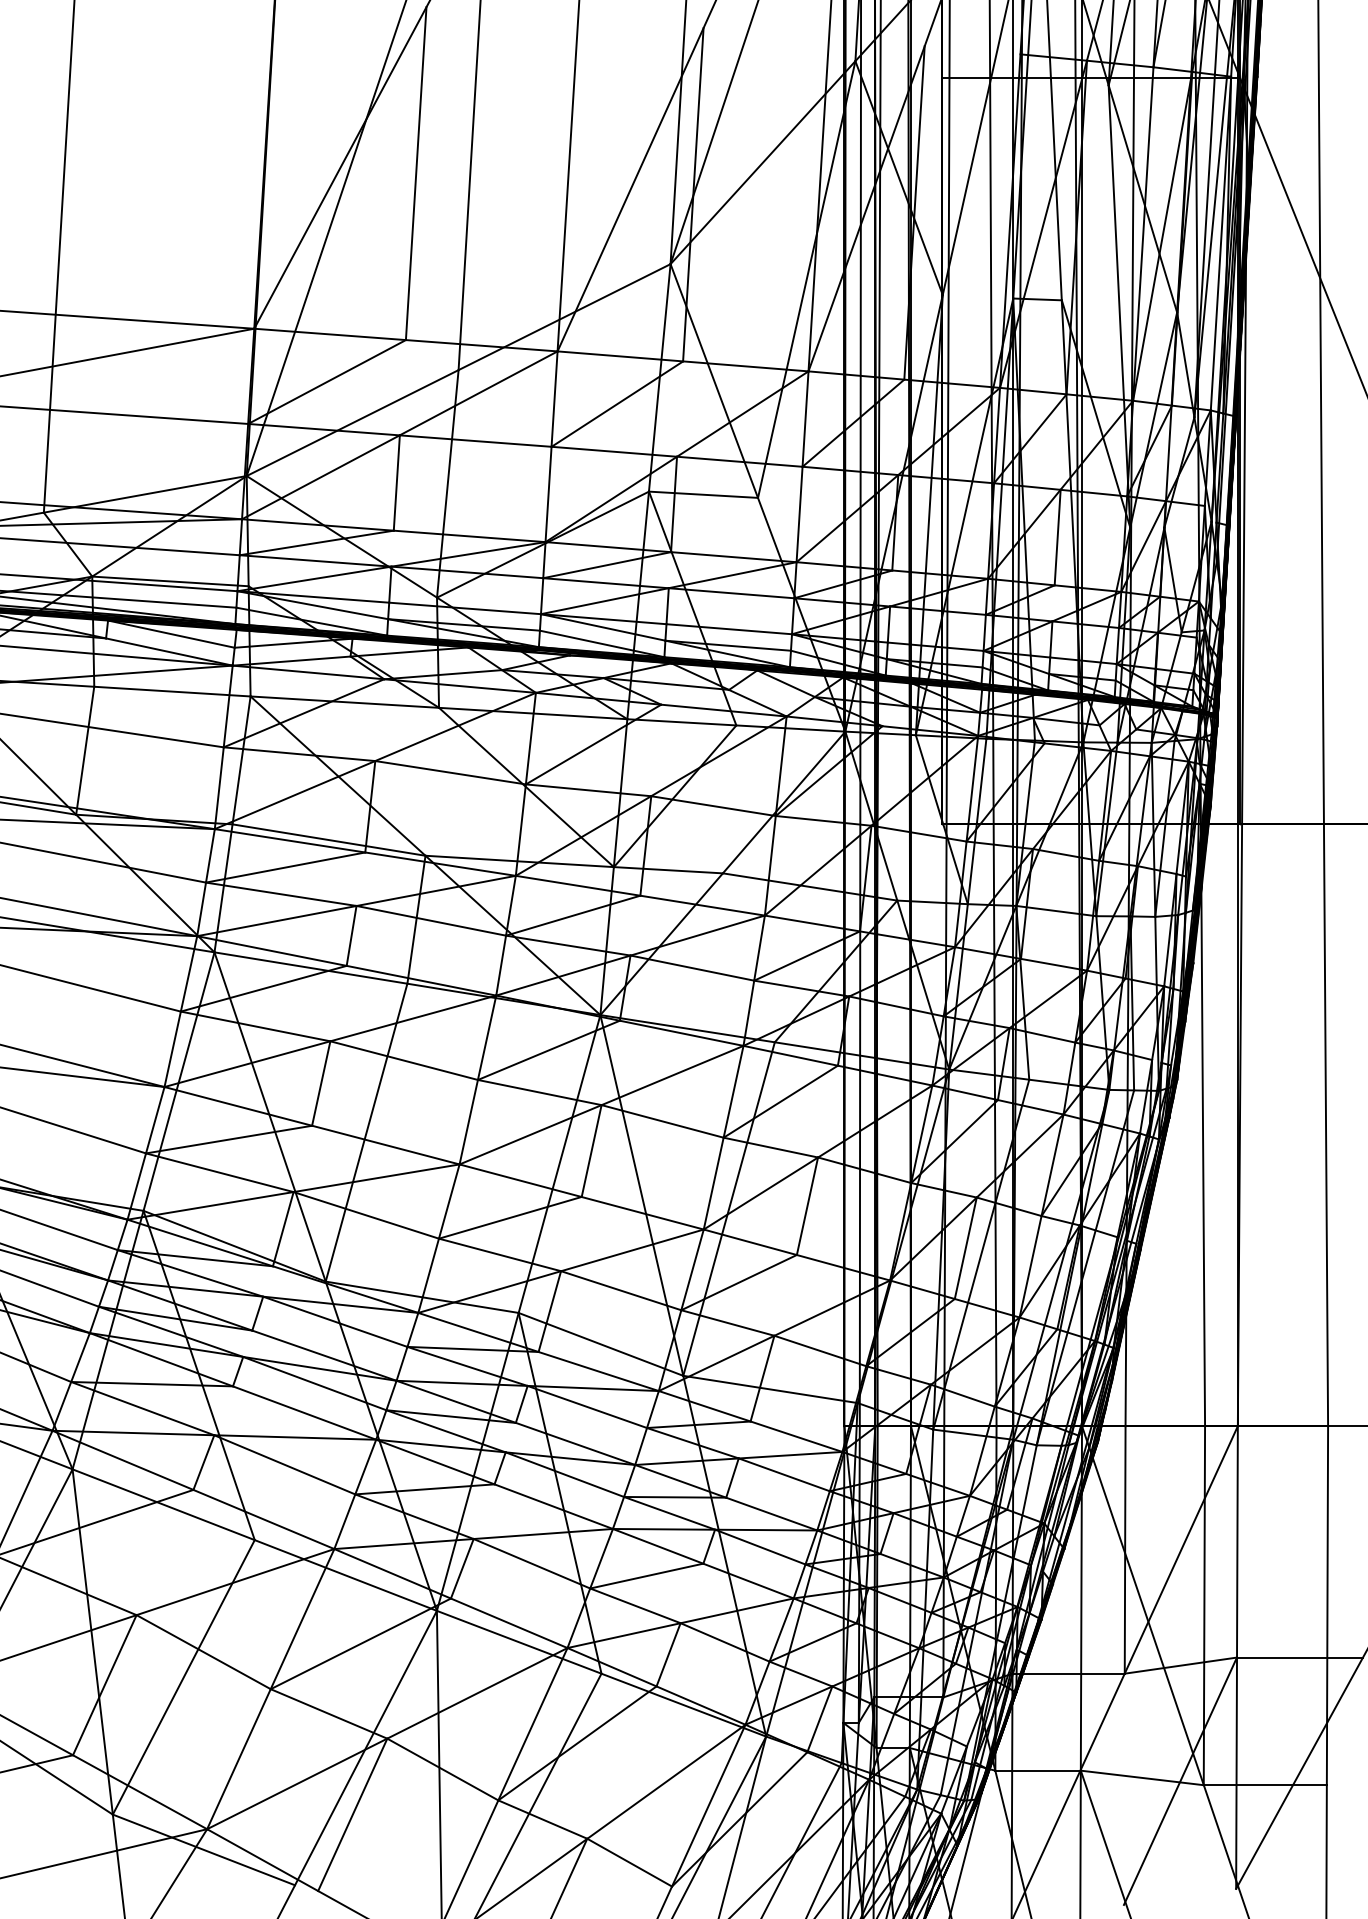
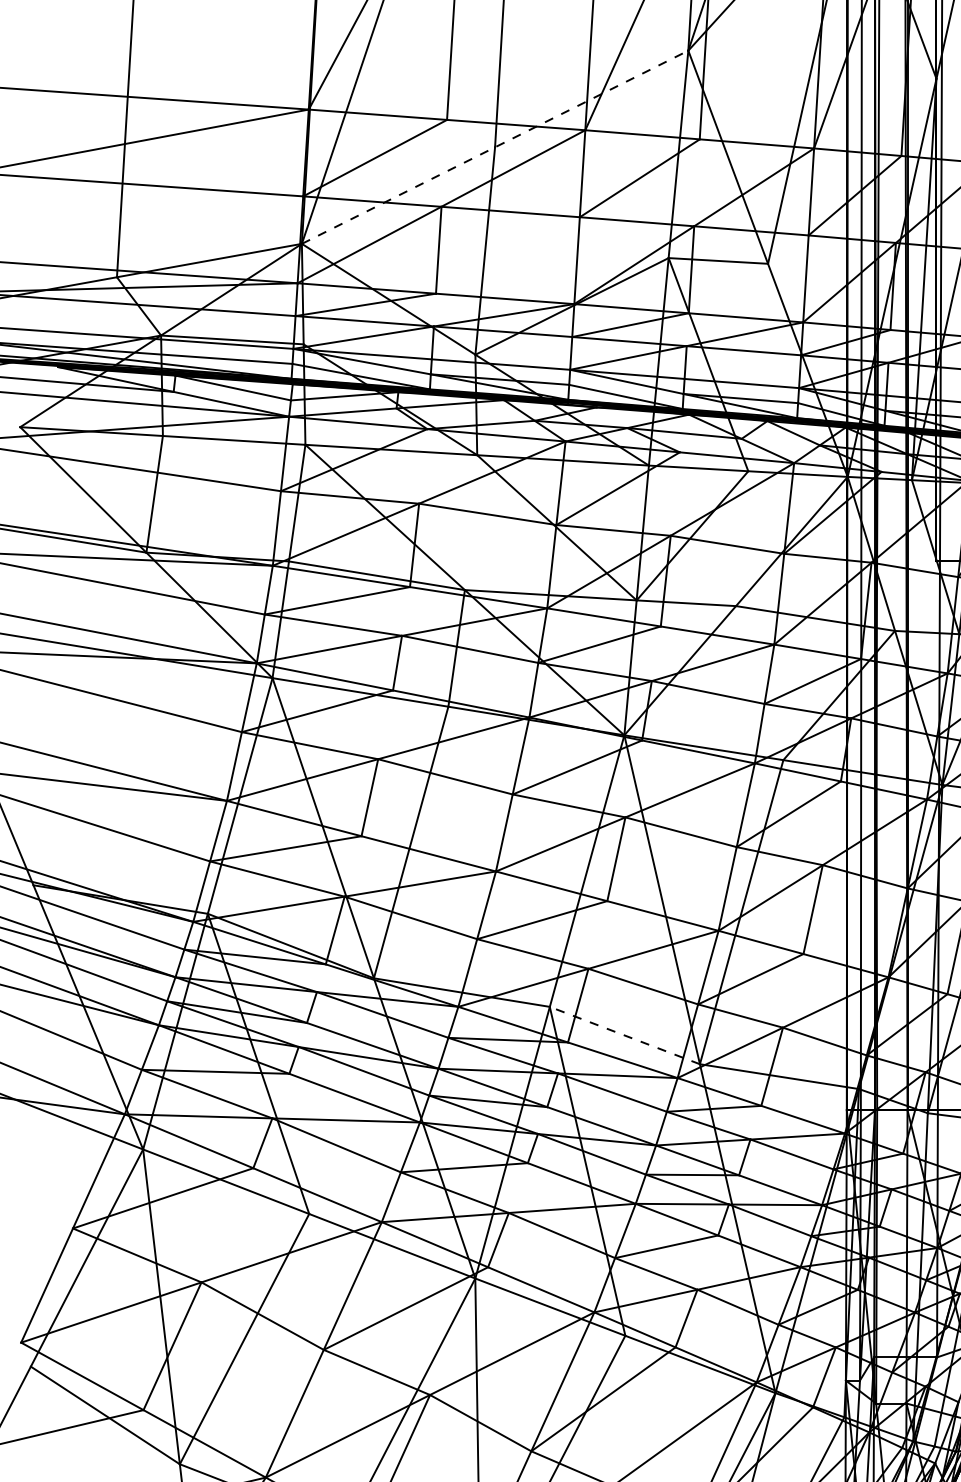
line: (458, 370) -> (494, 147), solid -> dashed
line: (600, 1344) -> (624, 1035), solid -> dashed

